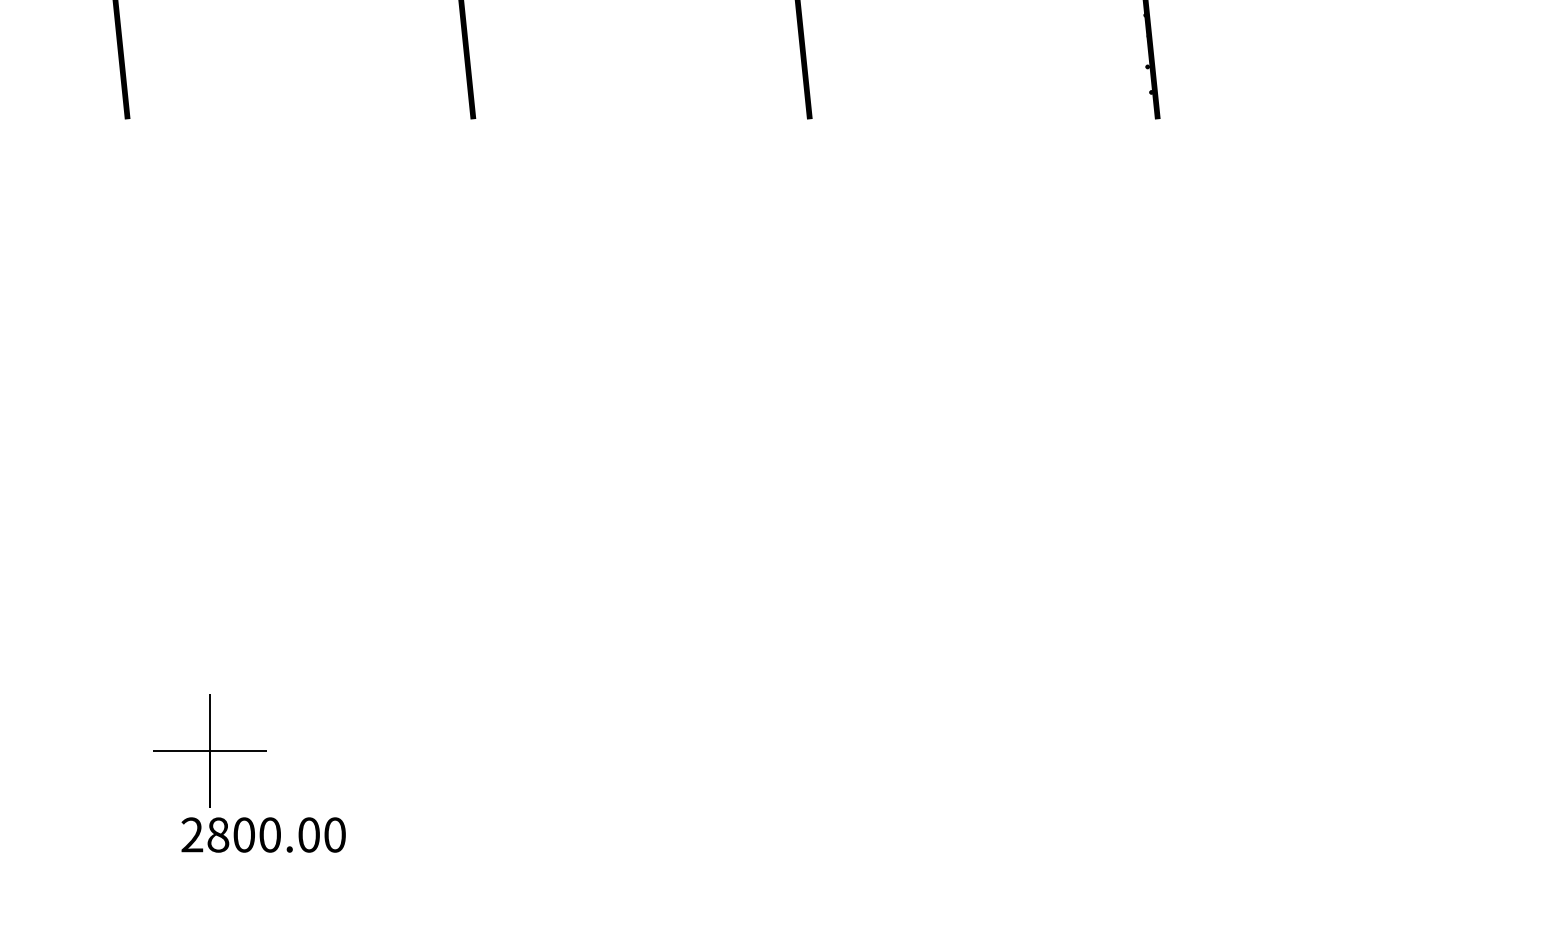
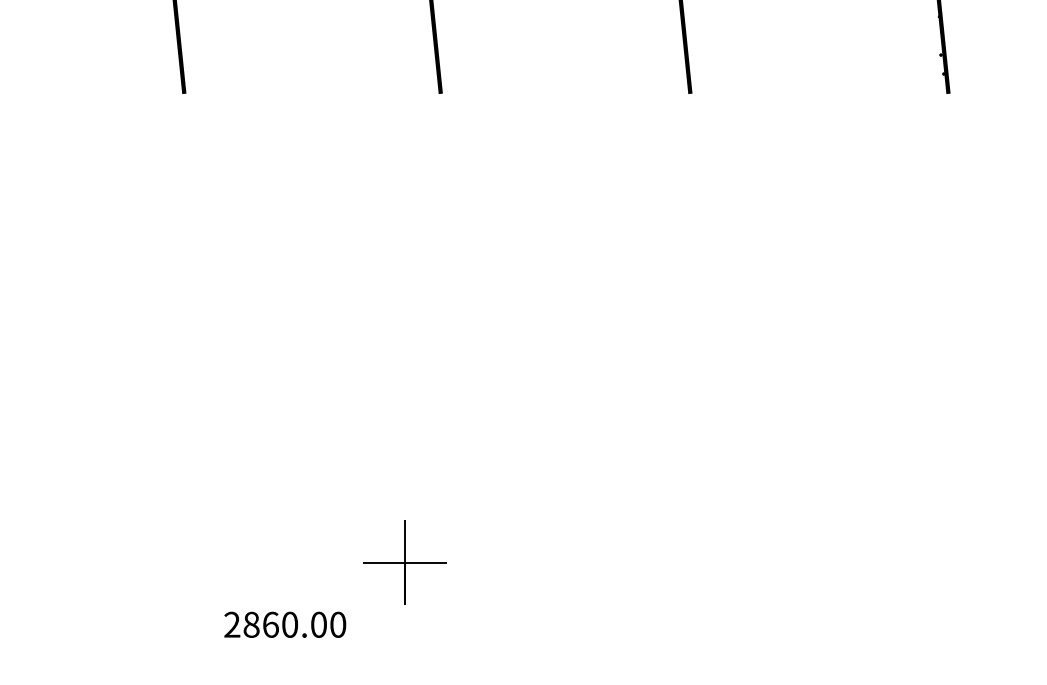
part: (209, 750) -> (404, 562), moved
text: (244, 834) -> (271, 624), 2800.00 -> 2860.00

